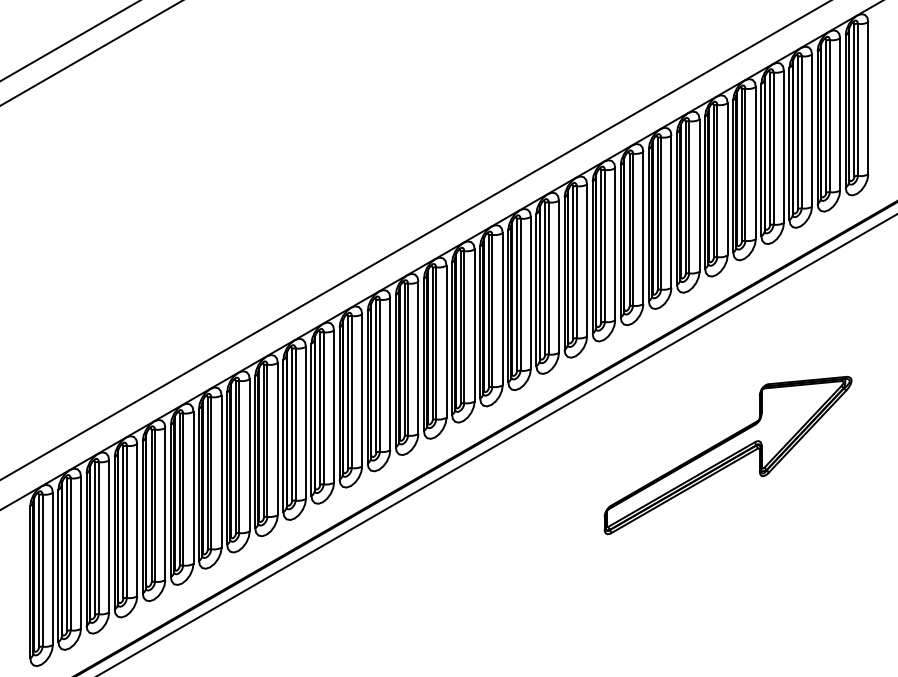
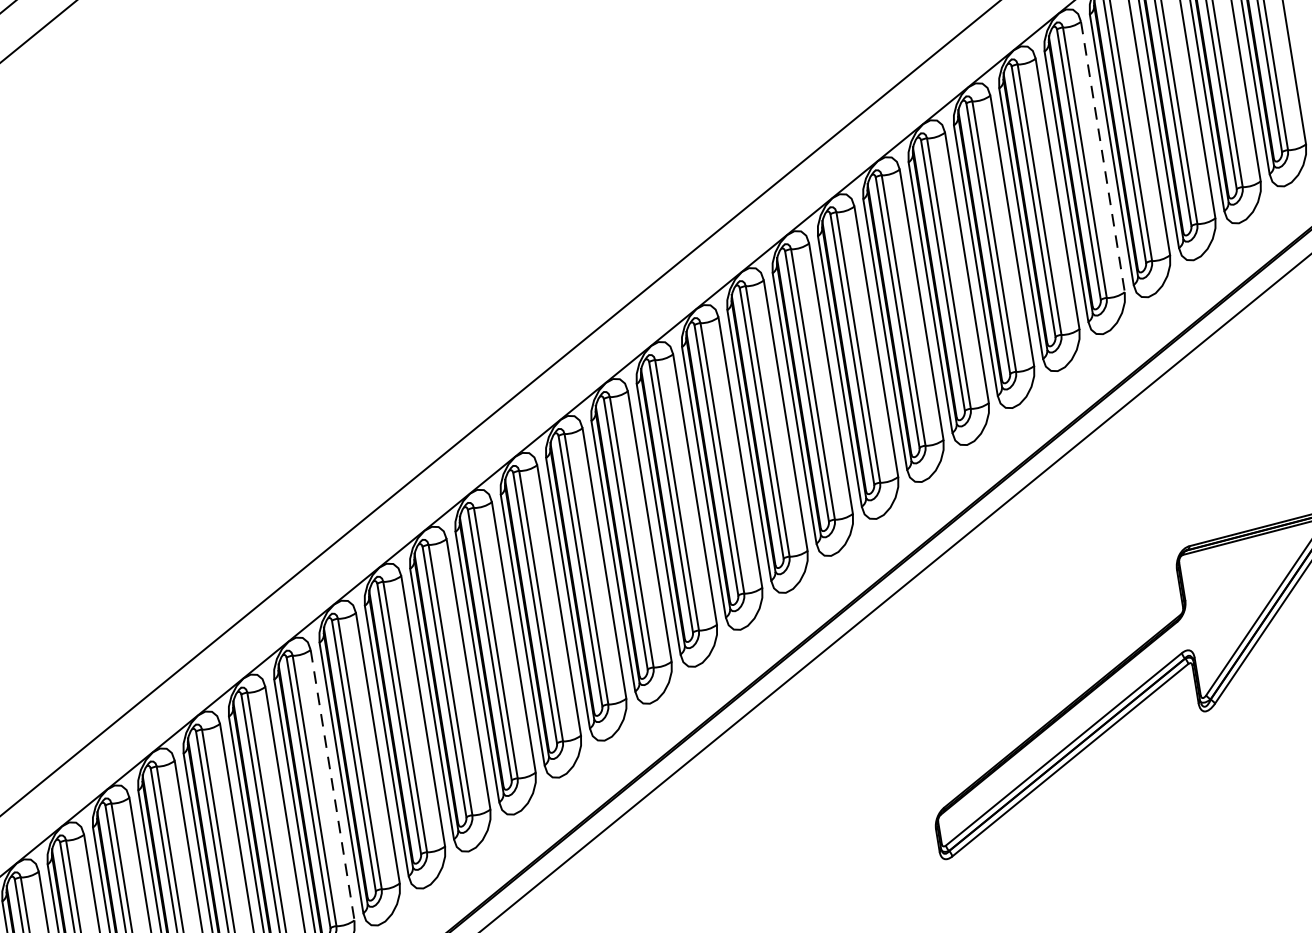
line: (755, 163) -> (1102, 157), solid -> dashed
line: (277, 439) -> (332, 785), solid -> dashed

